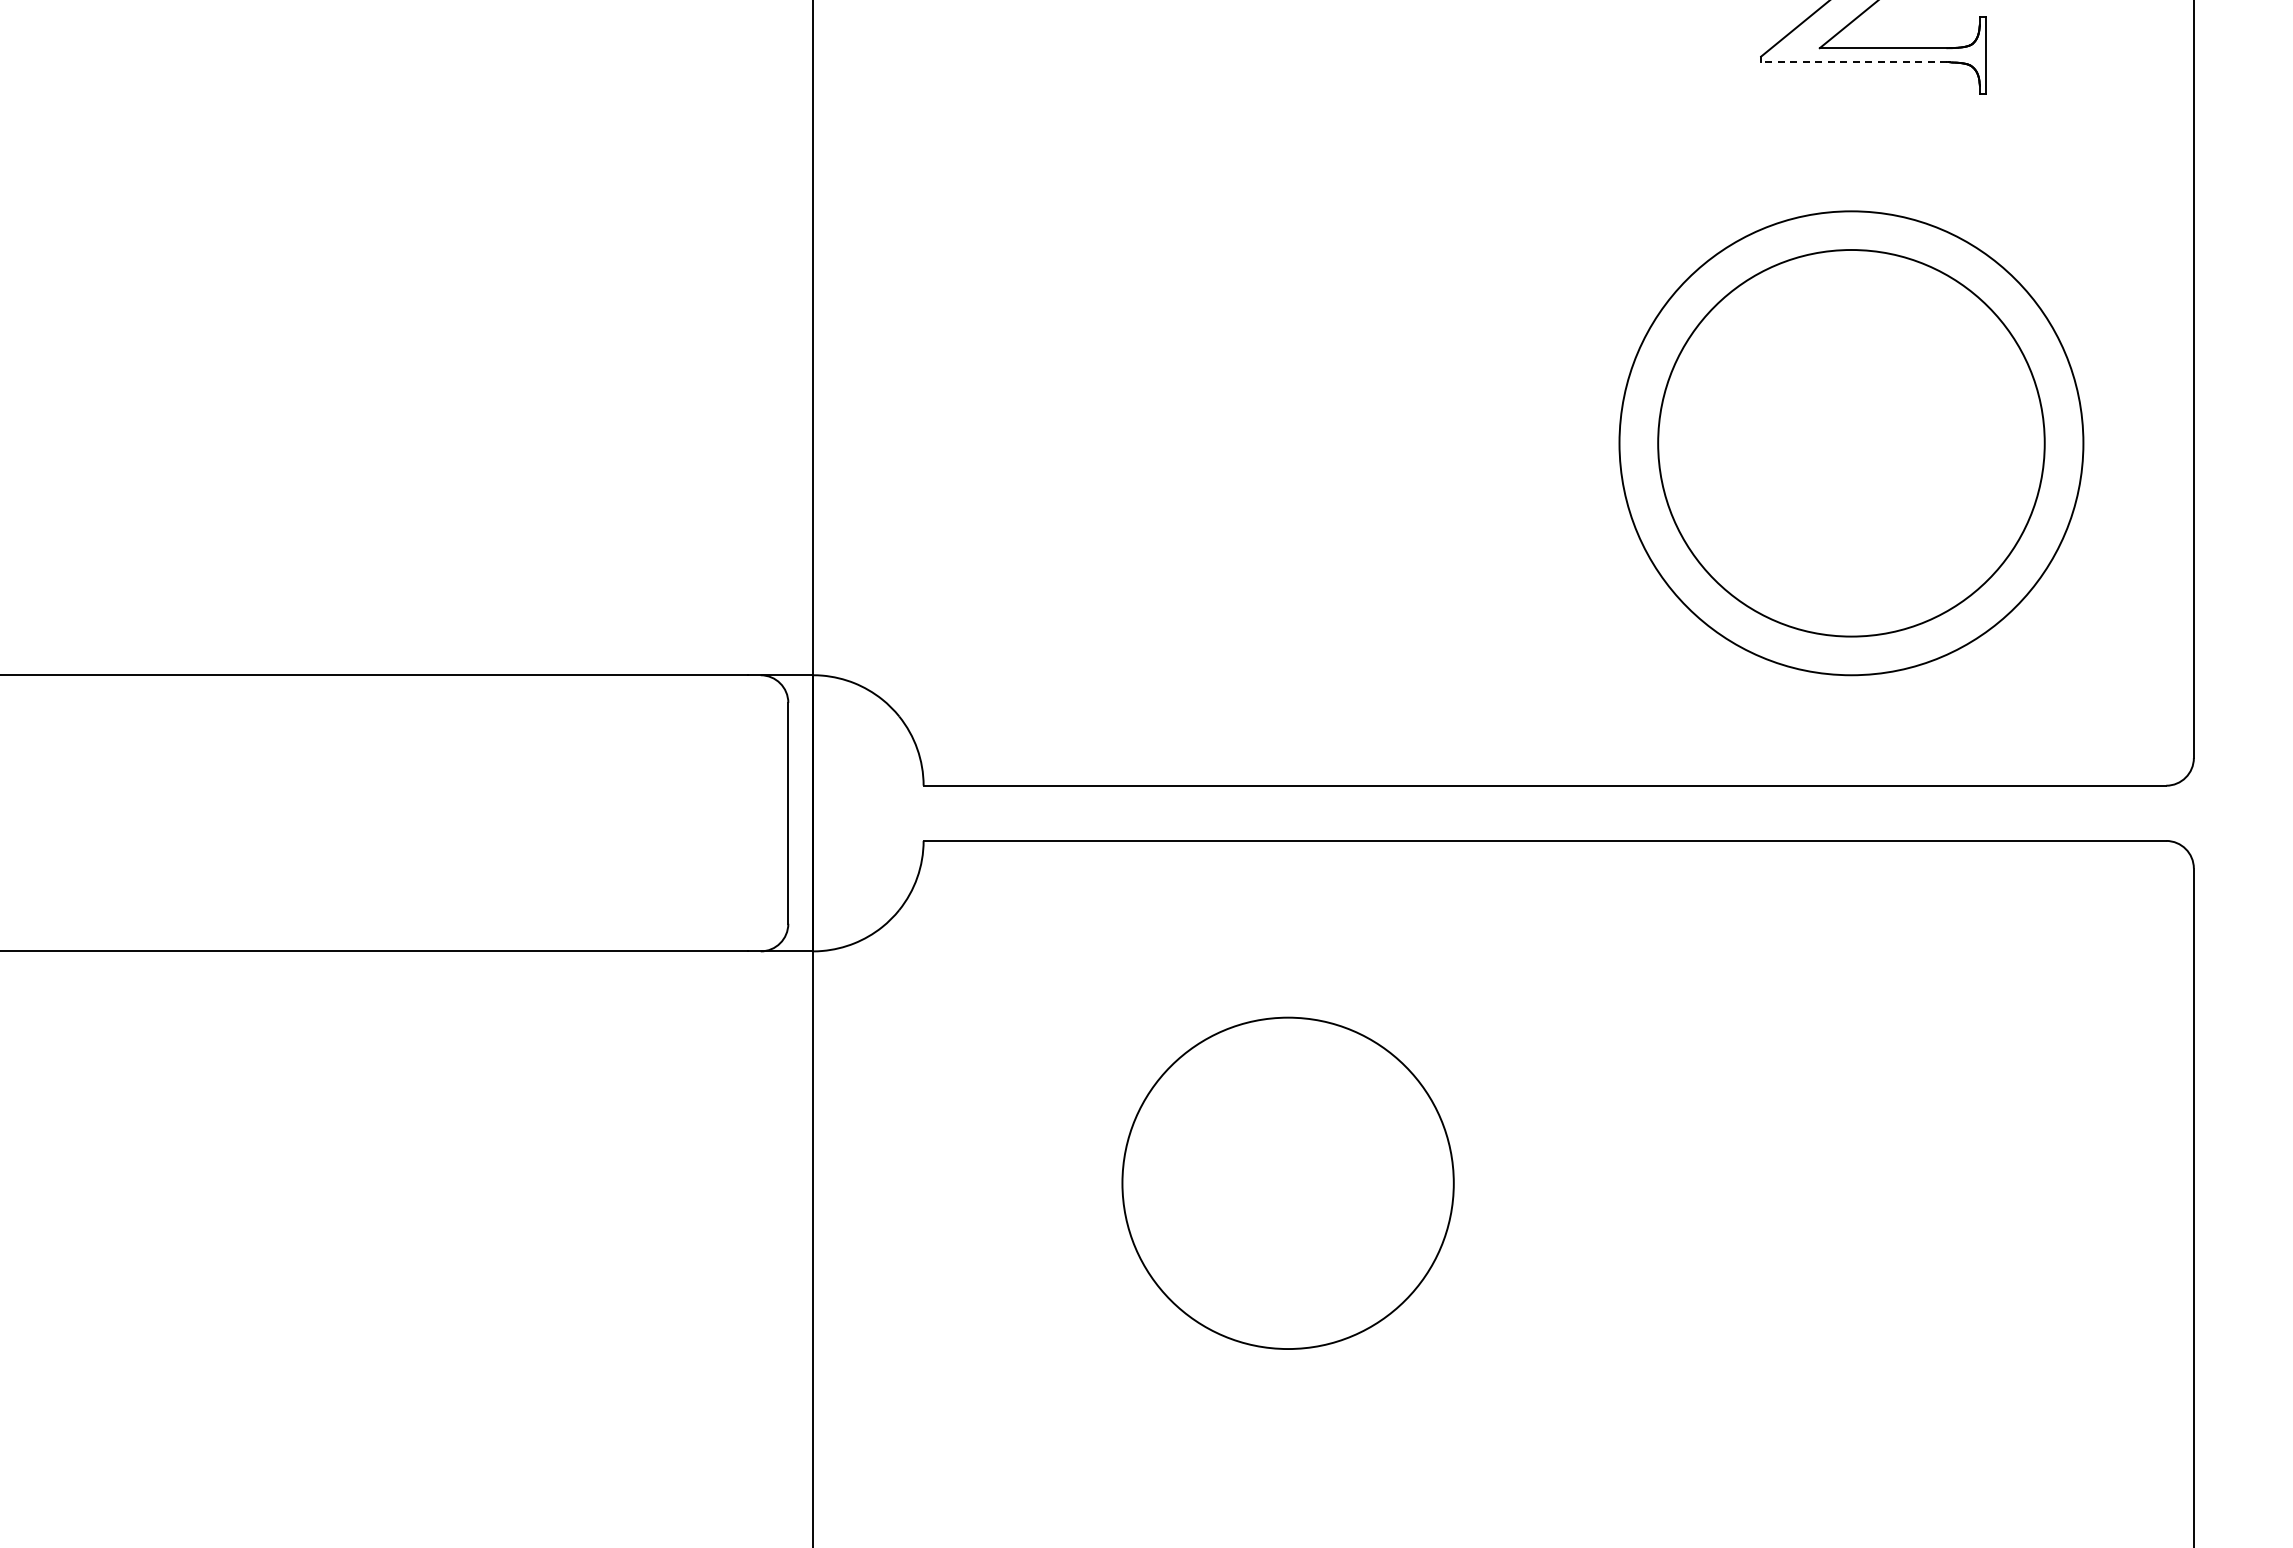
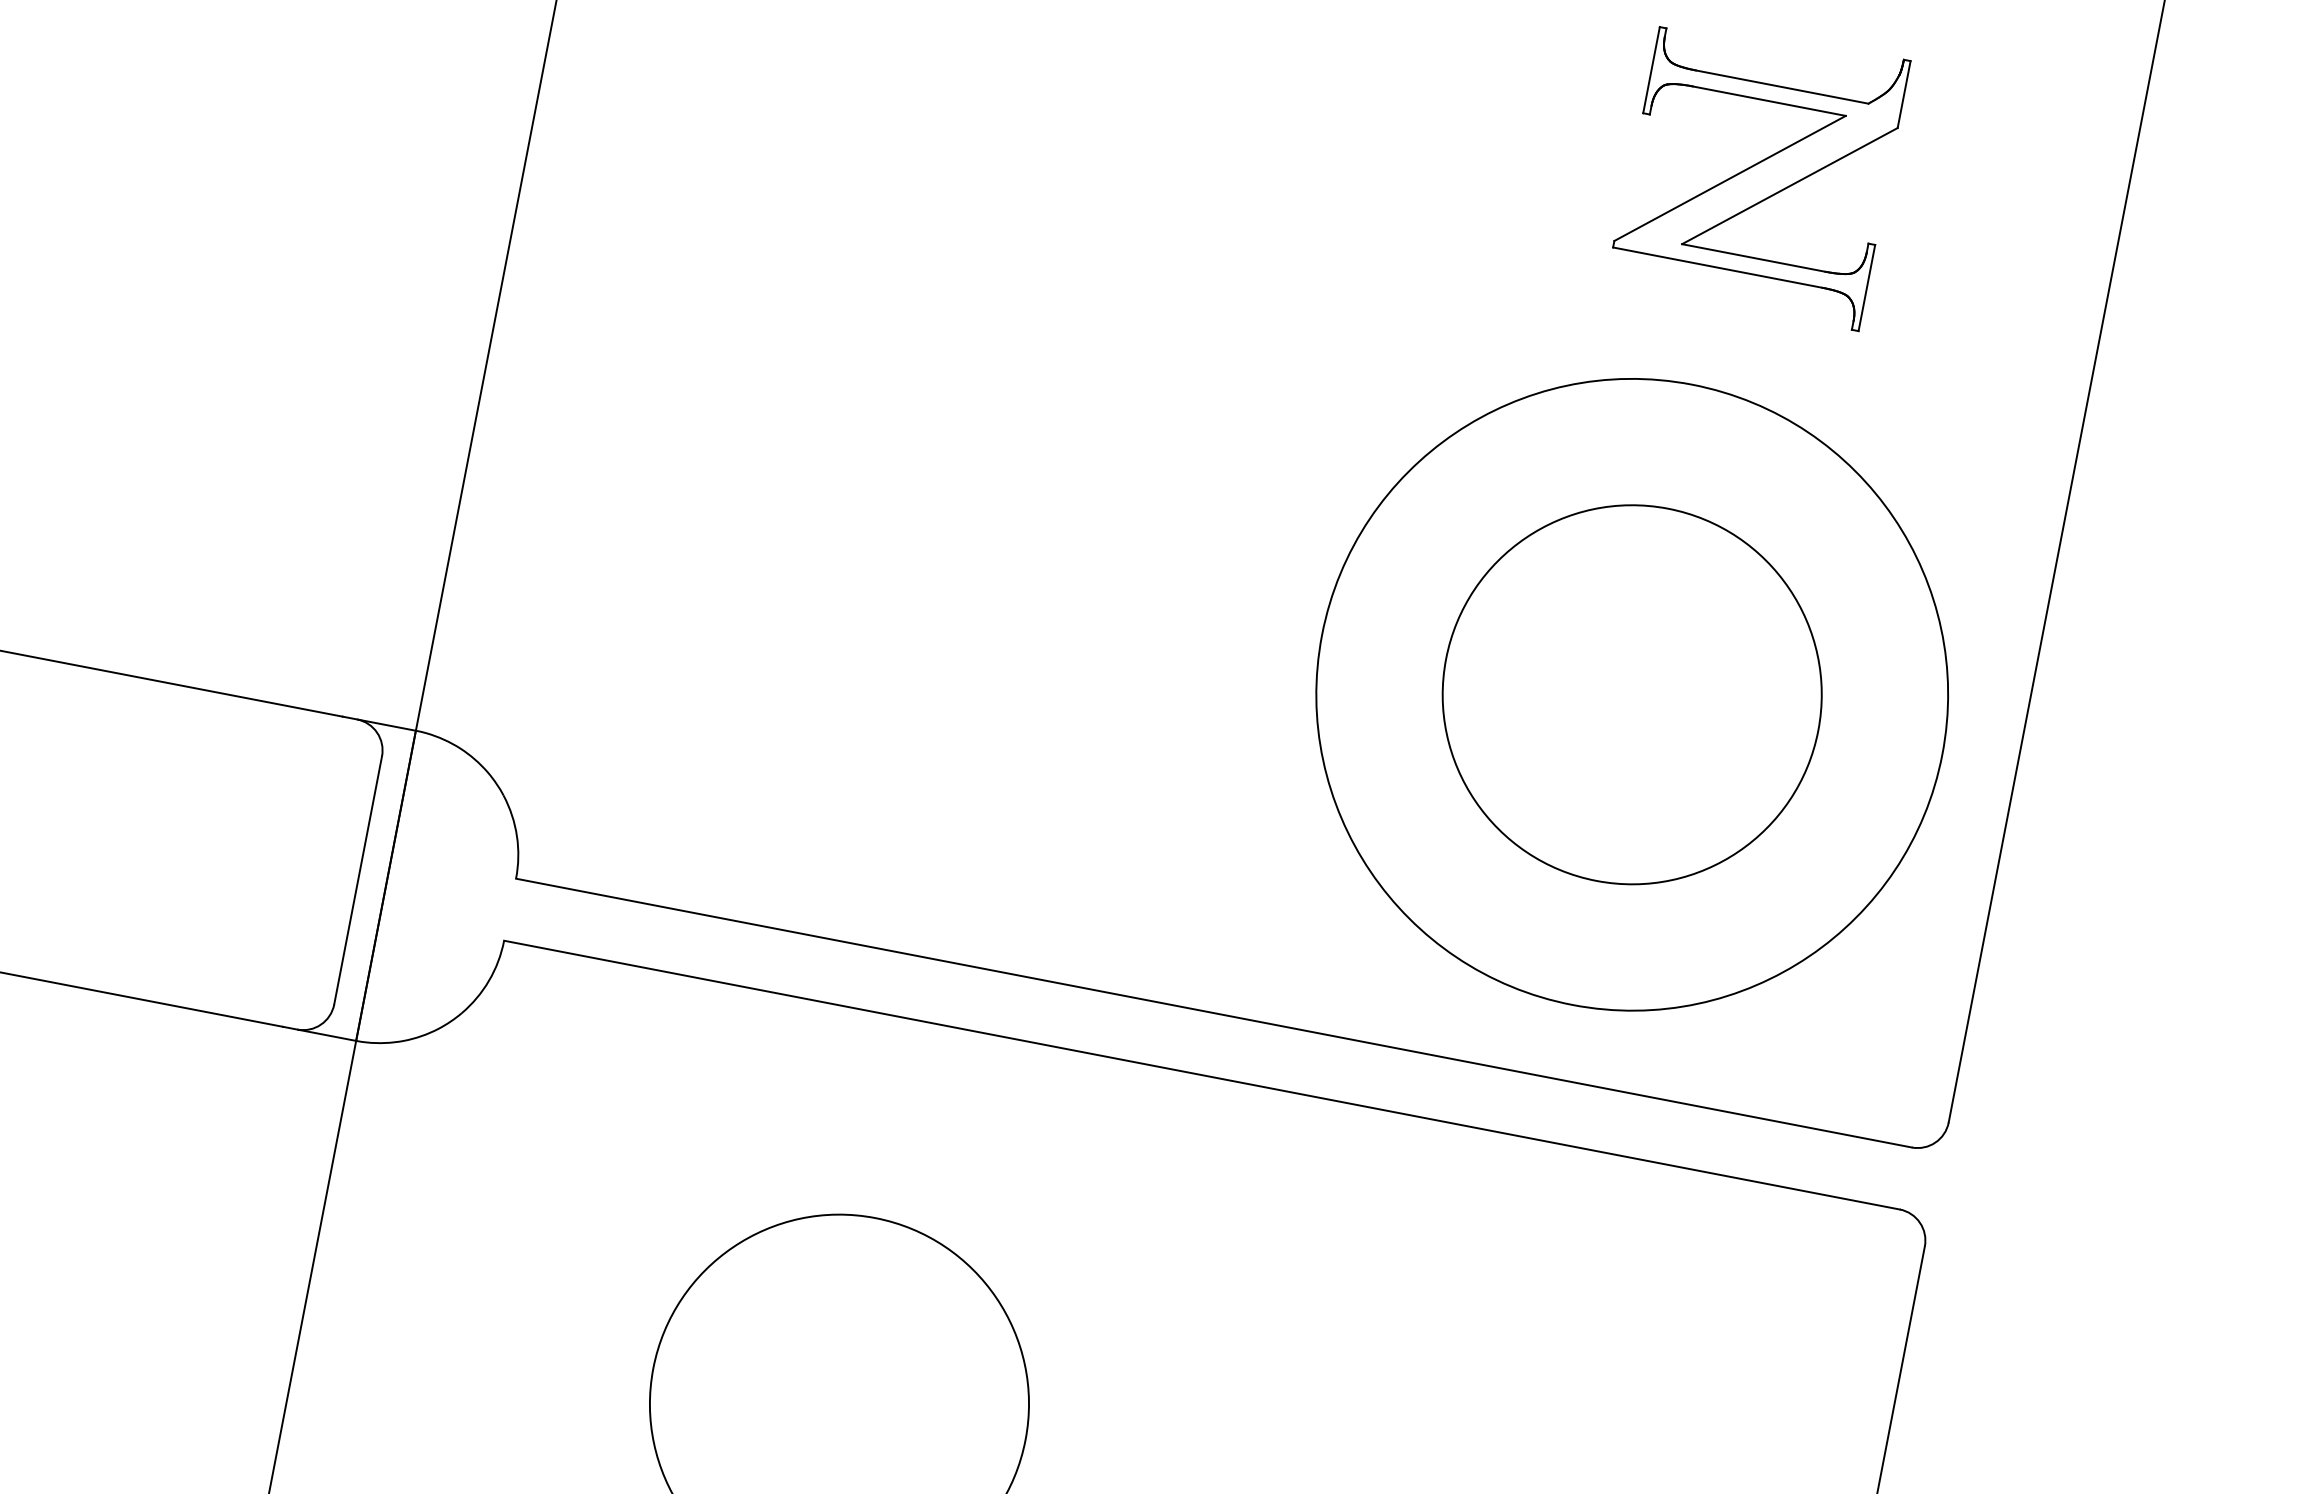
line: (1853, 62) -> (1716, 267), dashed -> solid
circle: (1851, 442) -> (1632, 693), size x0.71
circle: (1851, 443) -> (1632, 695), size x1.43

